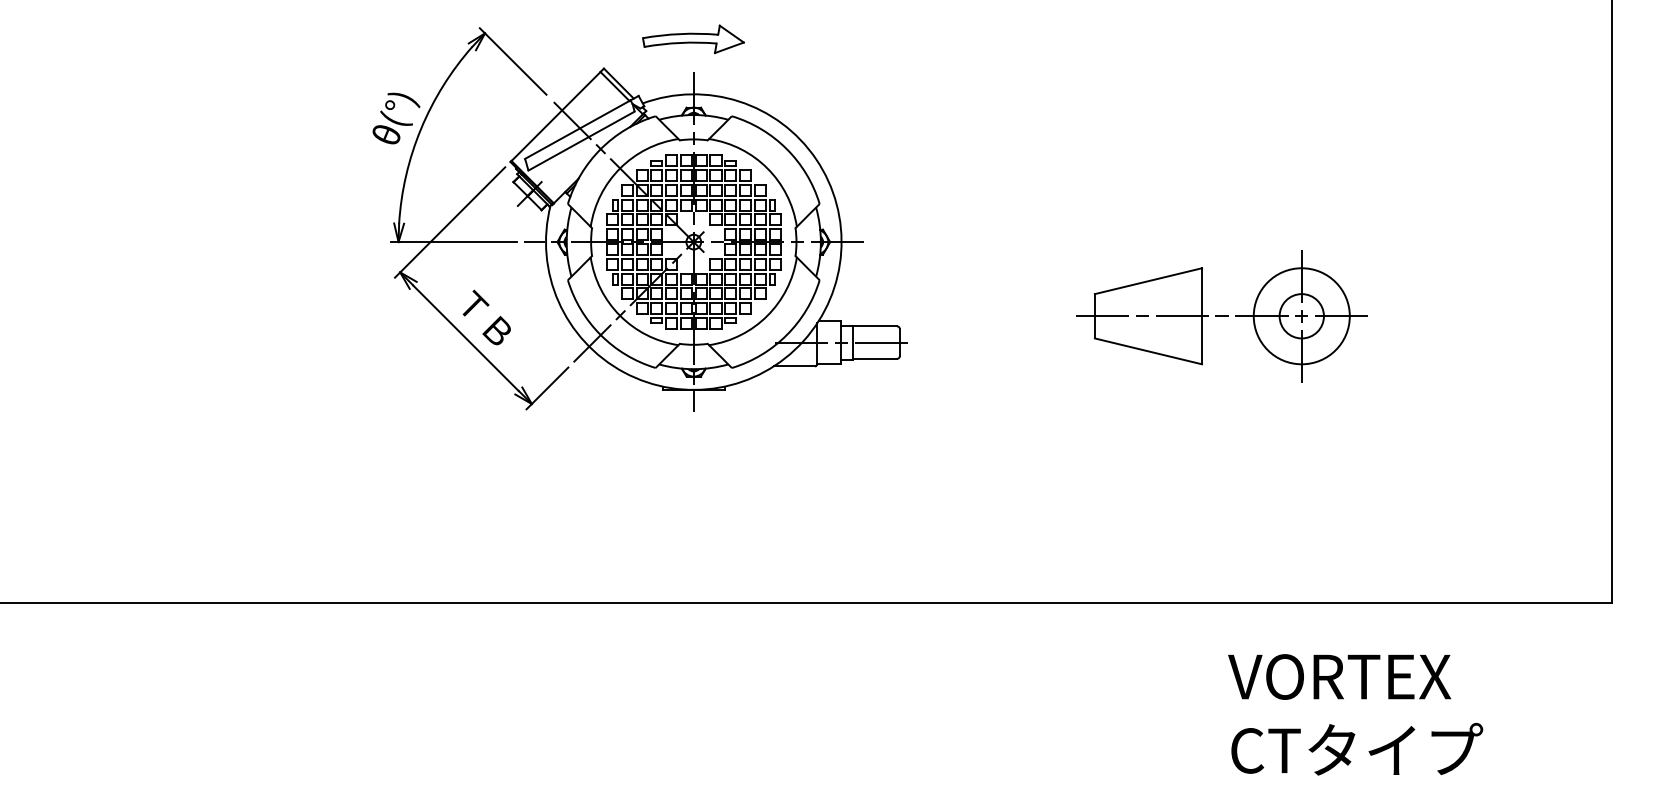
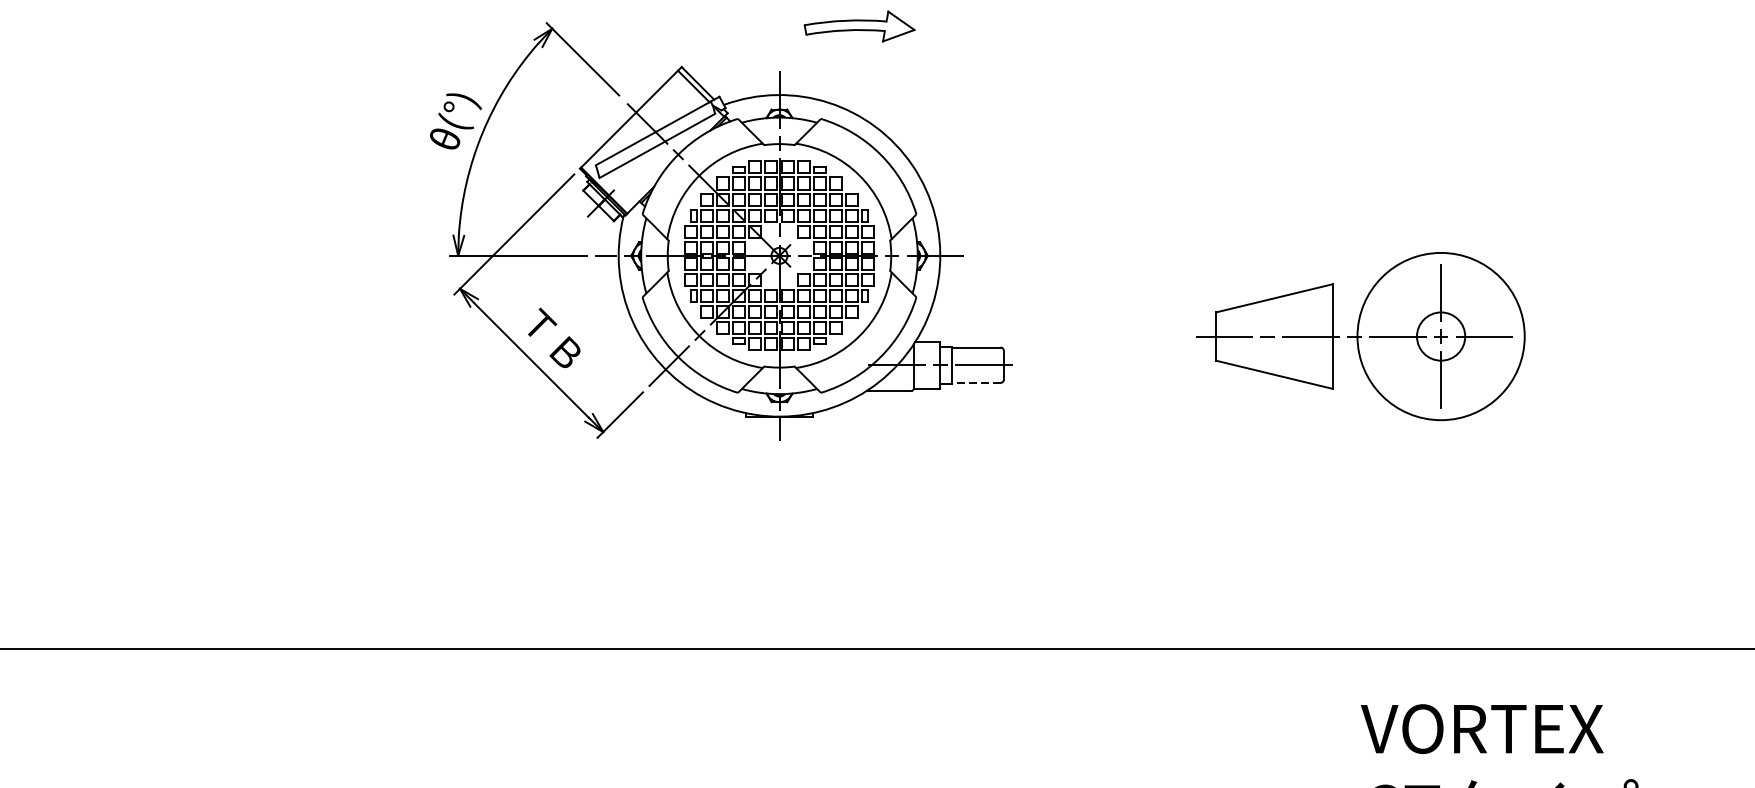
part: (693, 39) -> (859, 26), moved
circle: (1301, 316) -> (1440, 336), size x1.6
line: (874, 358) -> (976, 382), solid -> dashed

